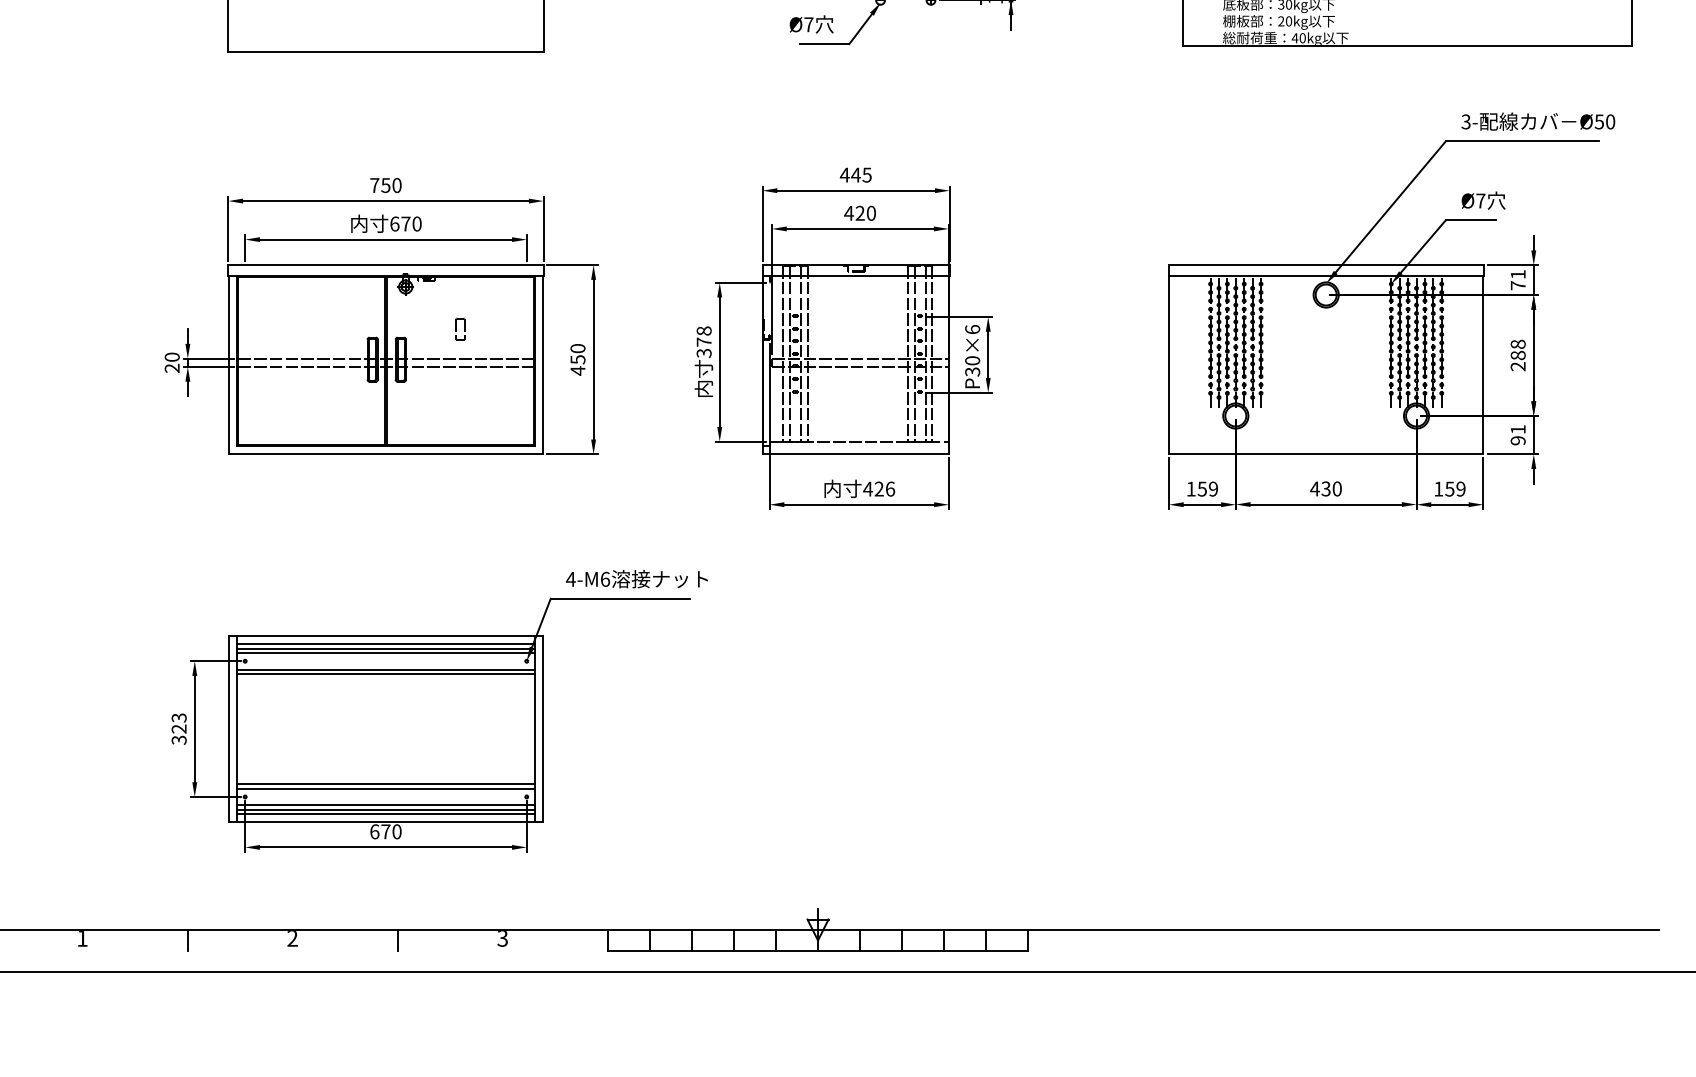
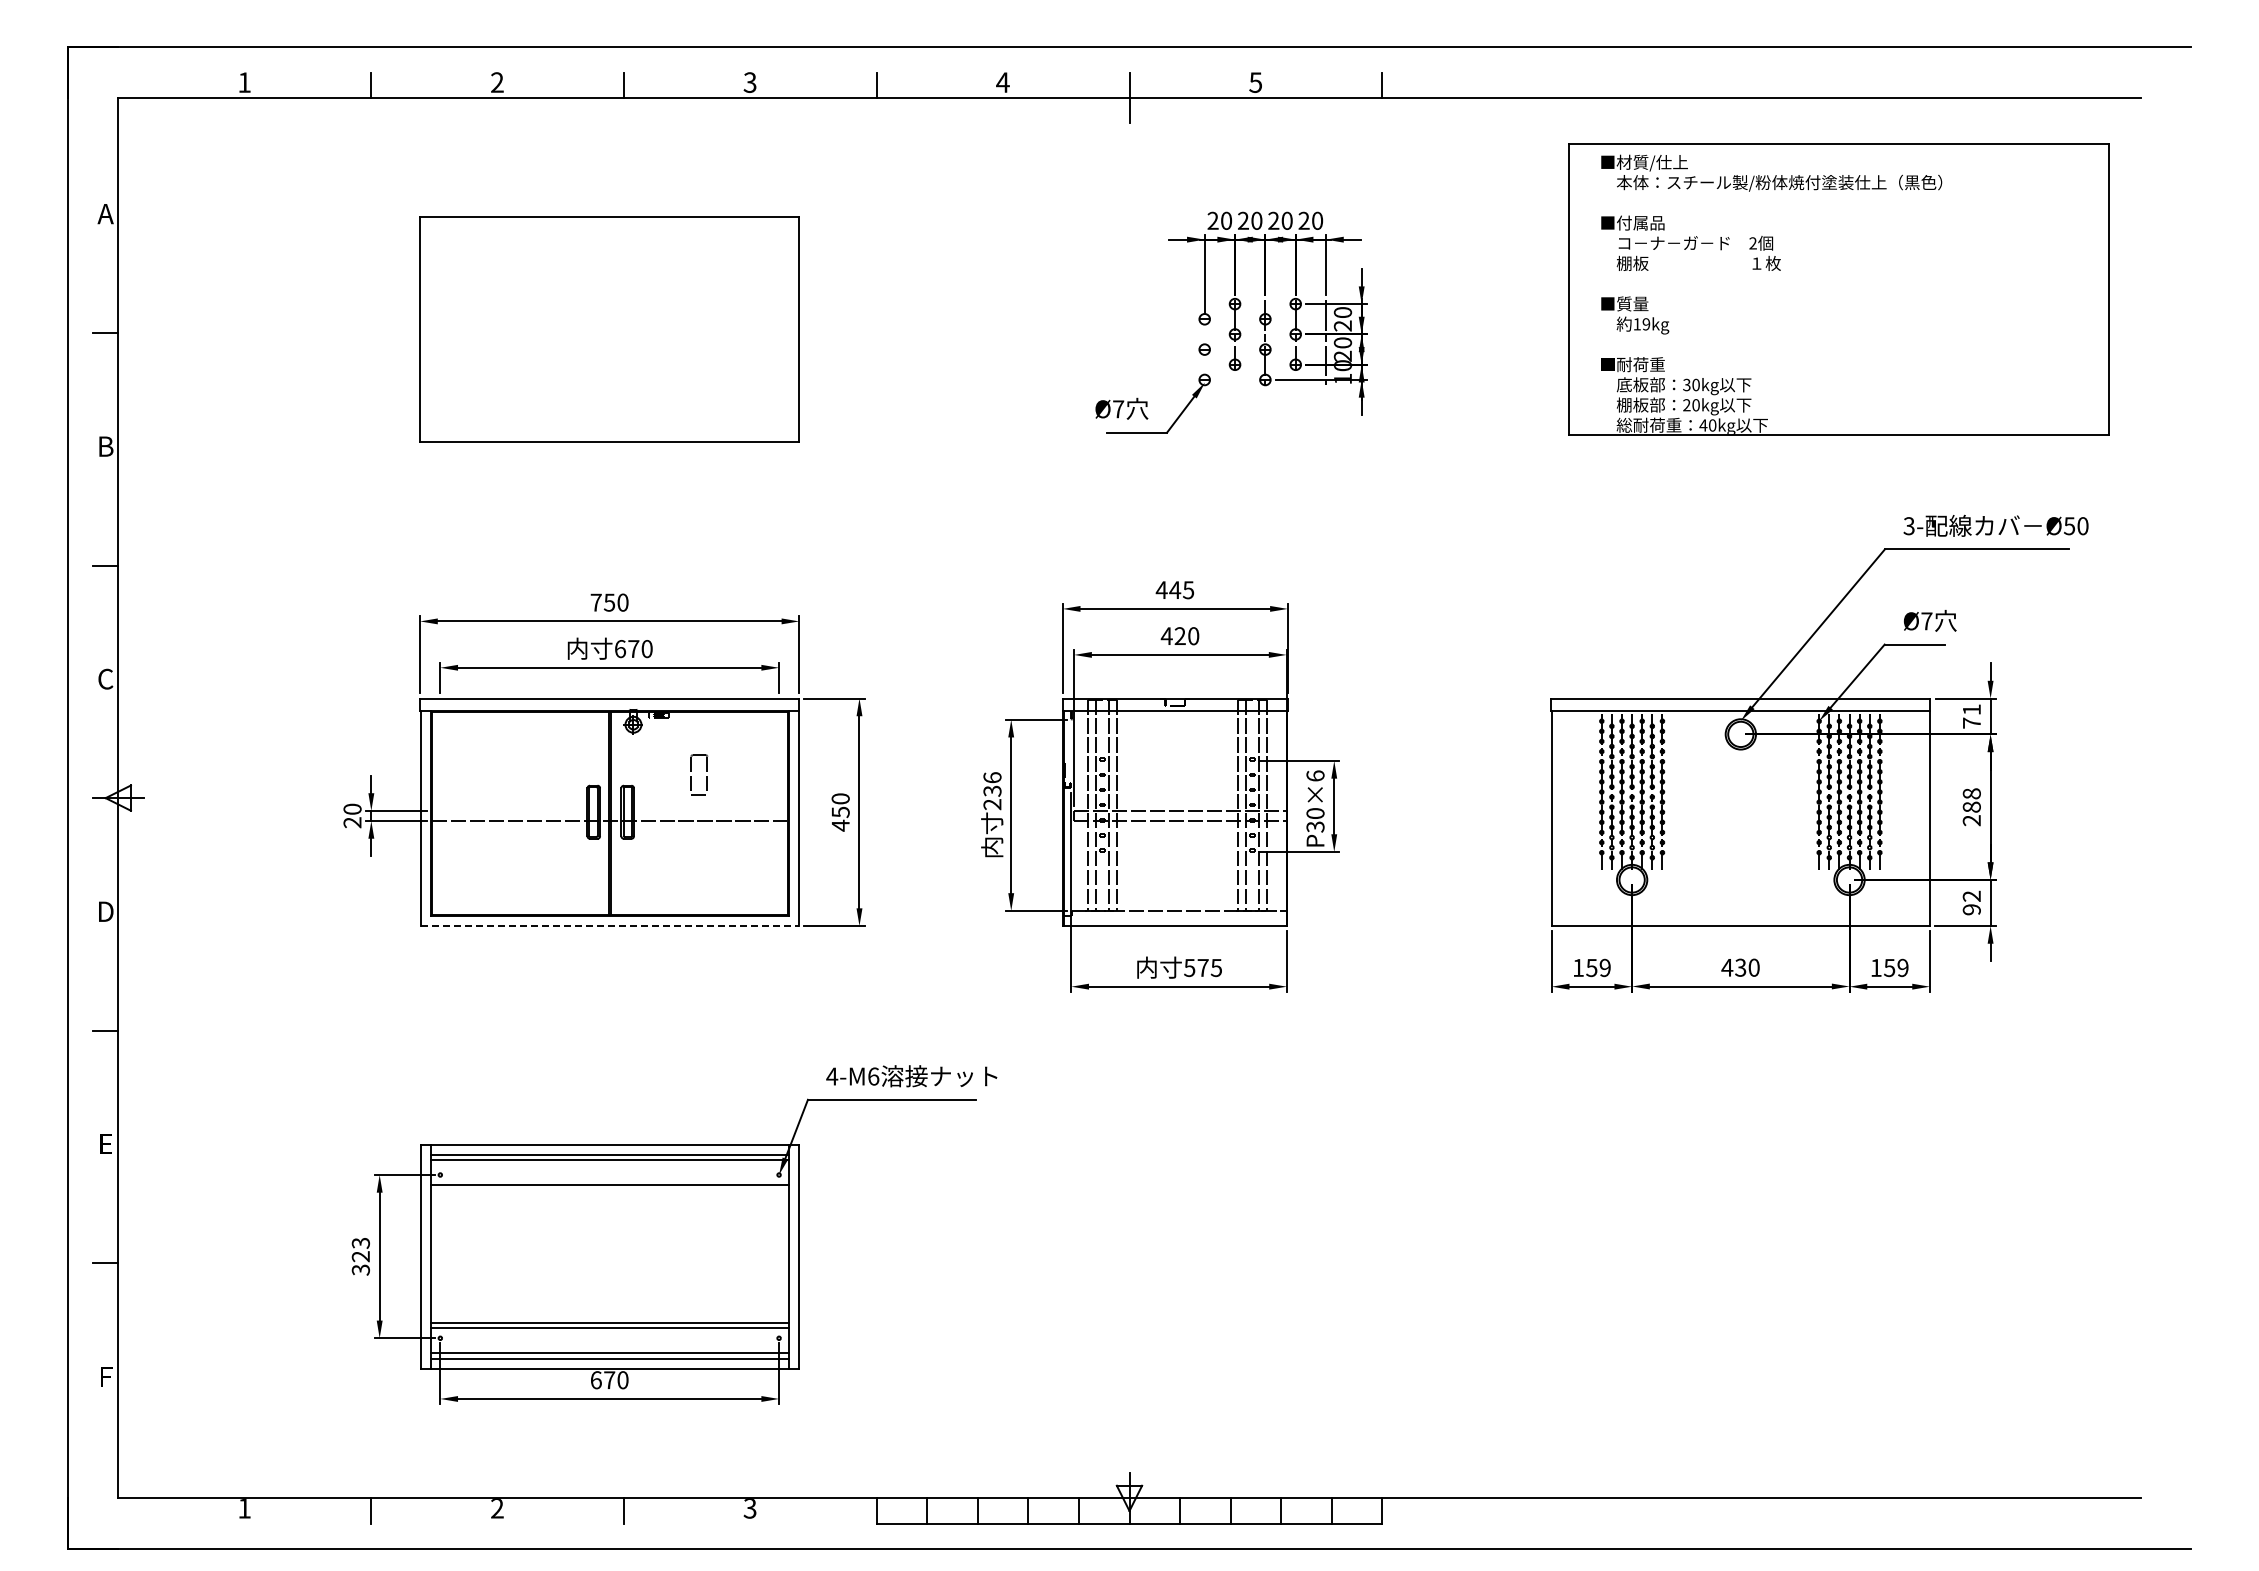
part: (459, 329) -> (698, 775), size x1.6
text: (704, 342) -> (992, 791), 378 -> 236
line: (385, 358) -> (609, 810), removed
text: (1517, 428) -> (1971, 895), 91 -> 92
line: (386, 454) -> (610, 926), solid -> dashed
text: (878, 488) -> (1202, 967), 426 -> 575
line: (385, 652) -> (609, 1164), removed
line: (385, 674) -> (609, 1190), removed
line: (385, 805) -> (609, 1348), removed

